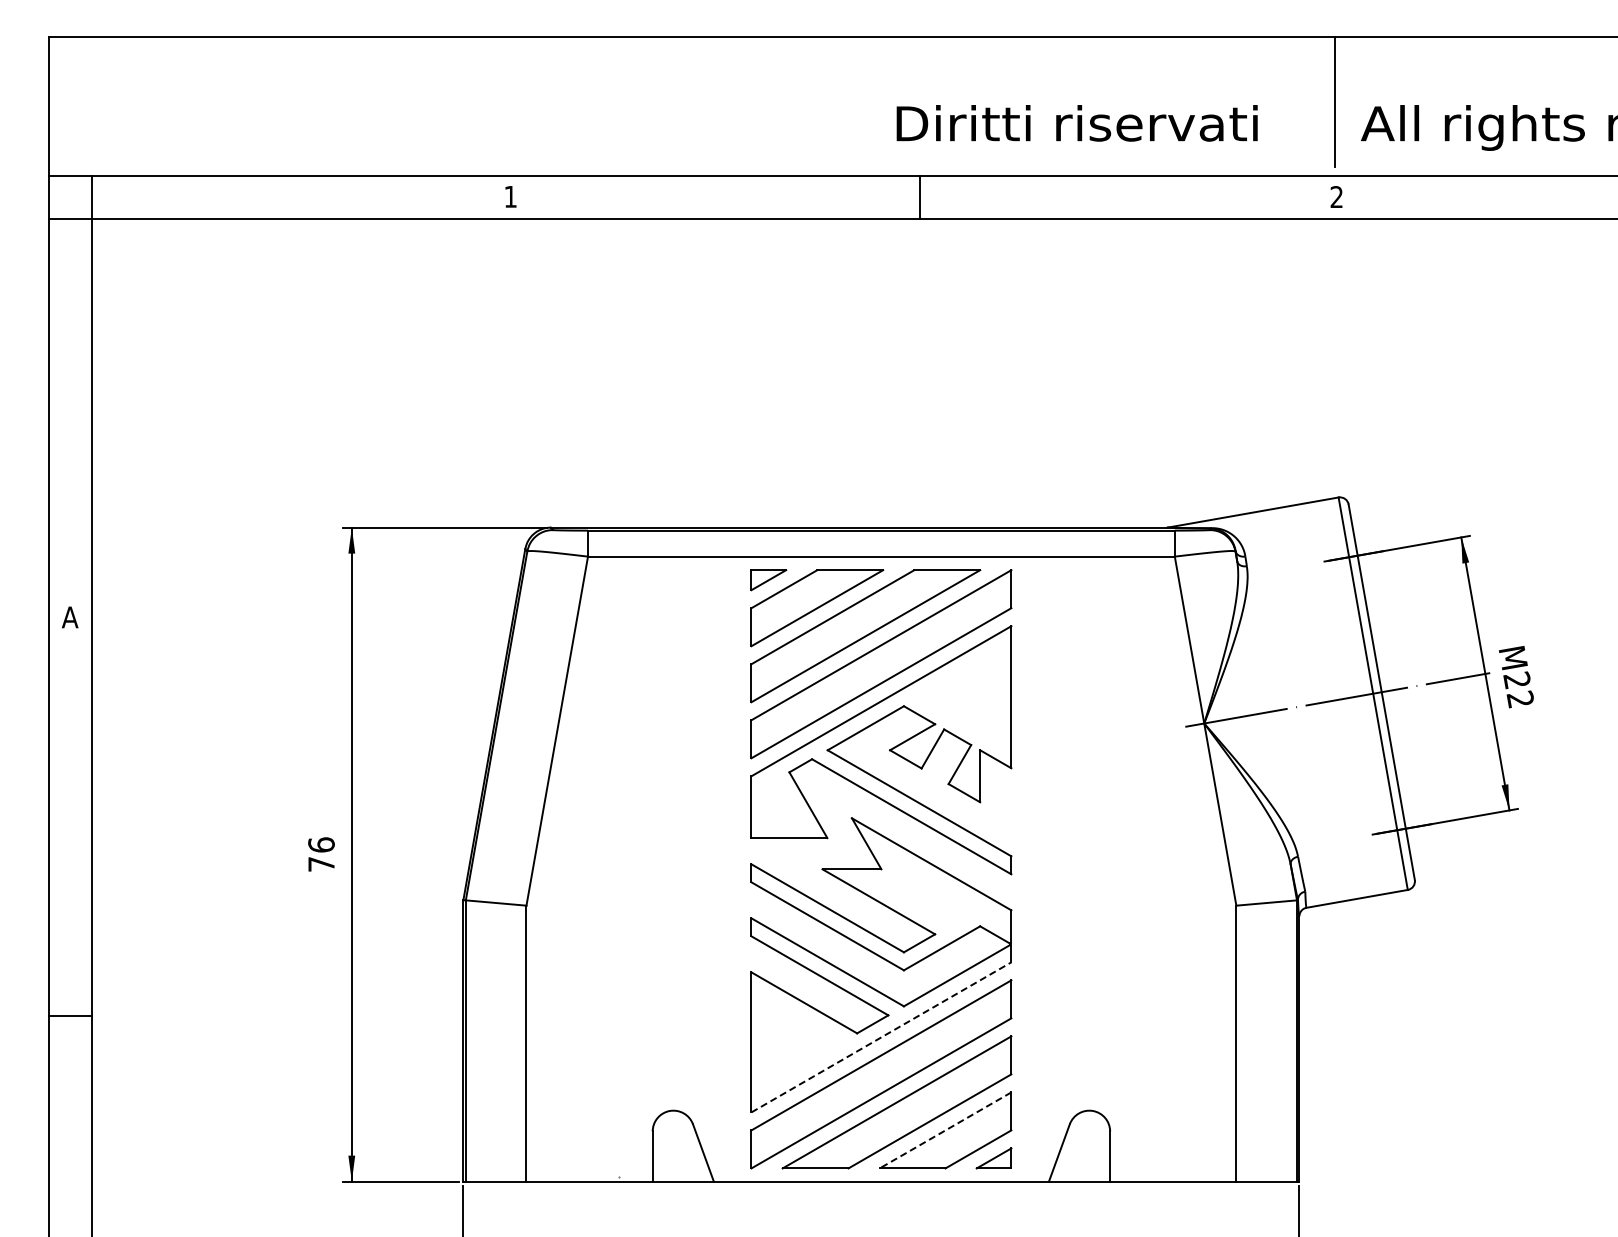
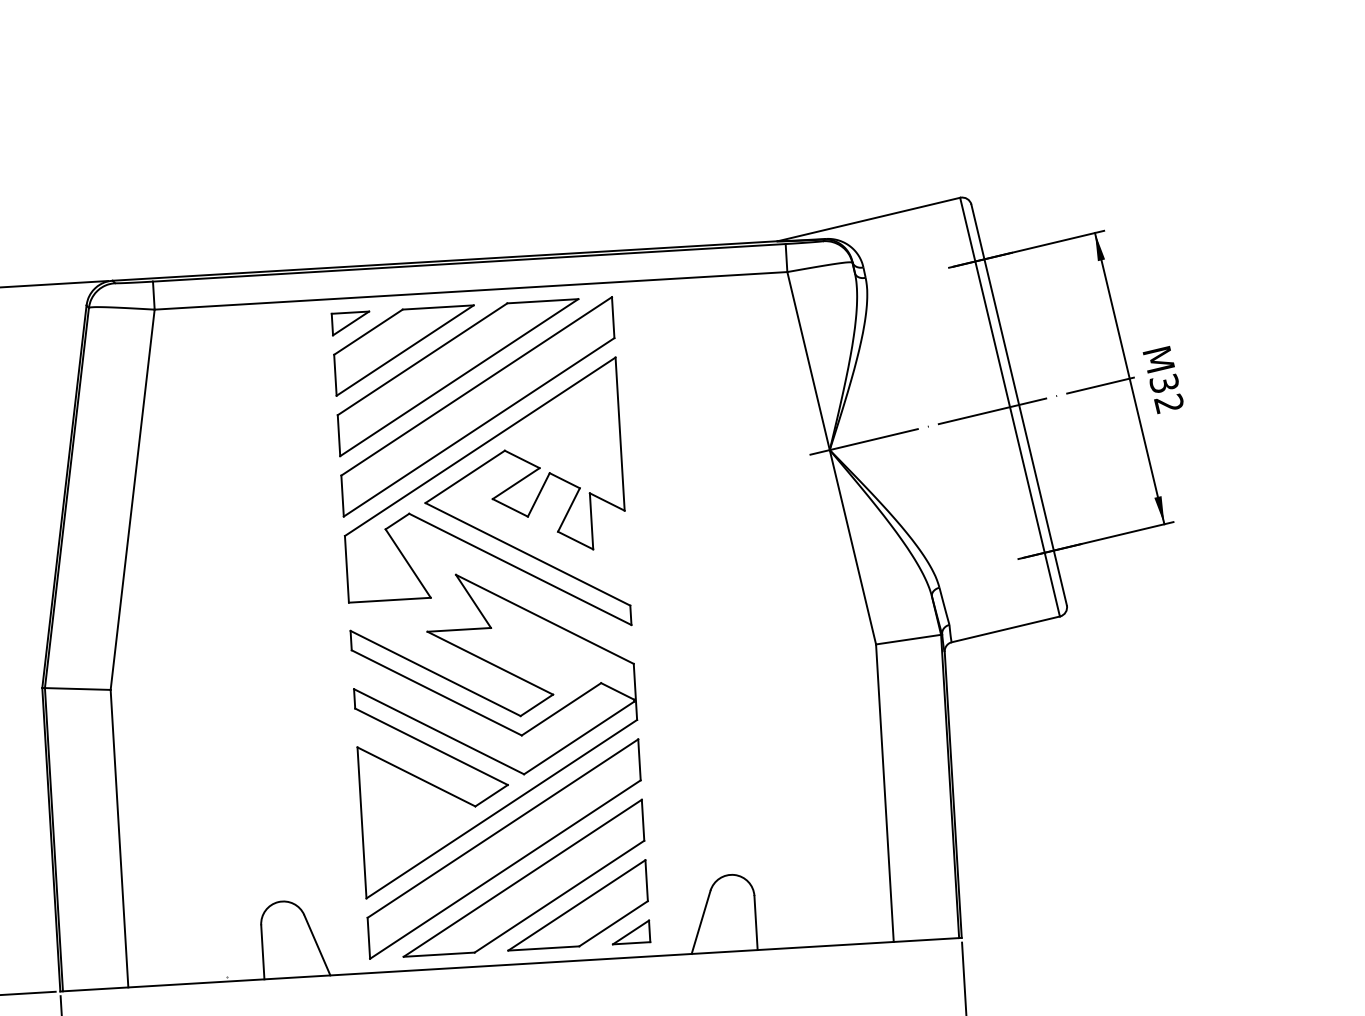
text: (1516, 680) -> (1163, 383), 22 -> 32
line: (881, 1037) -> (501, 809), dashed -> solid
line: (945, 1130) -> (576, 905), dashed -> solid

